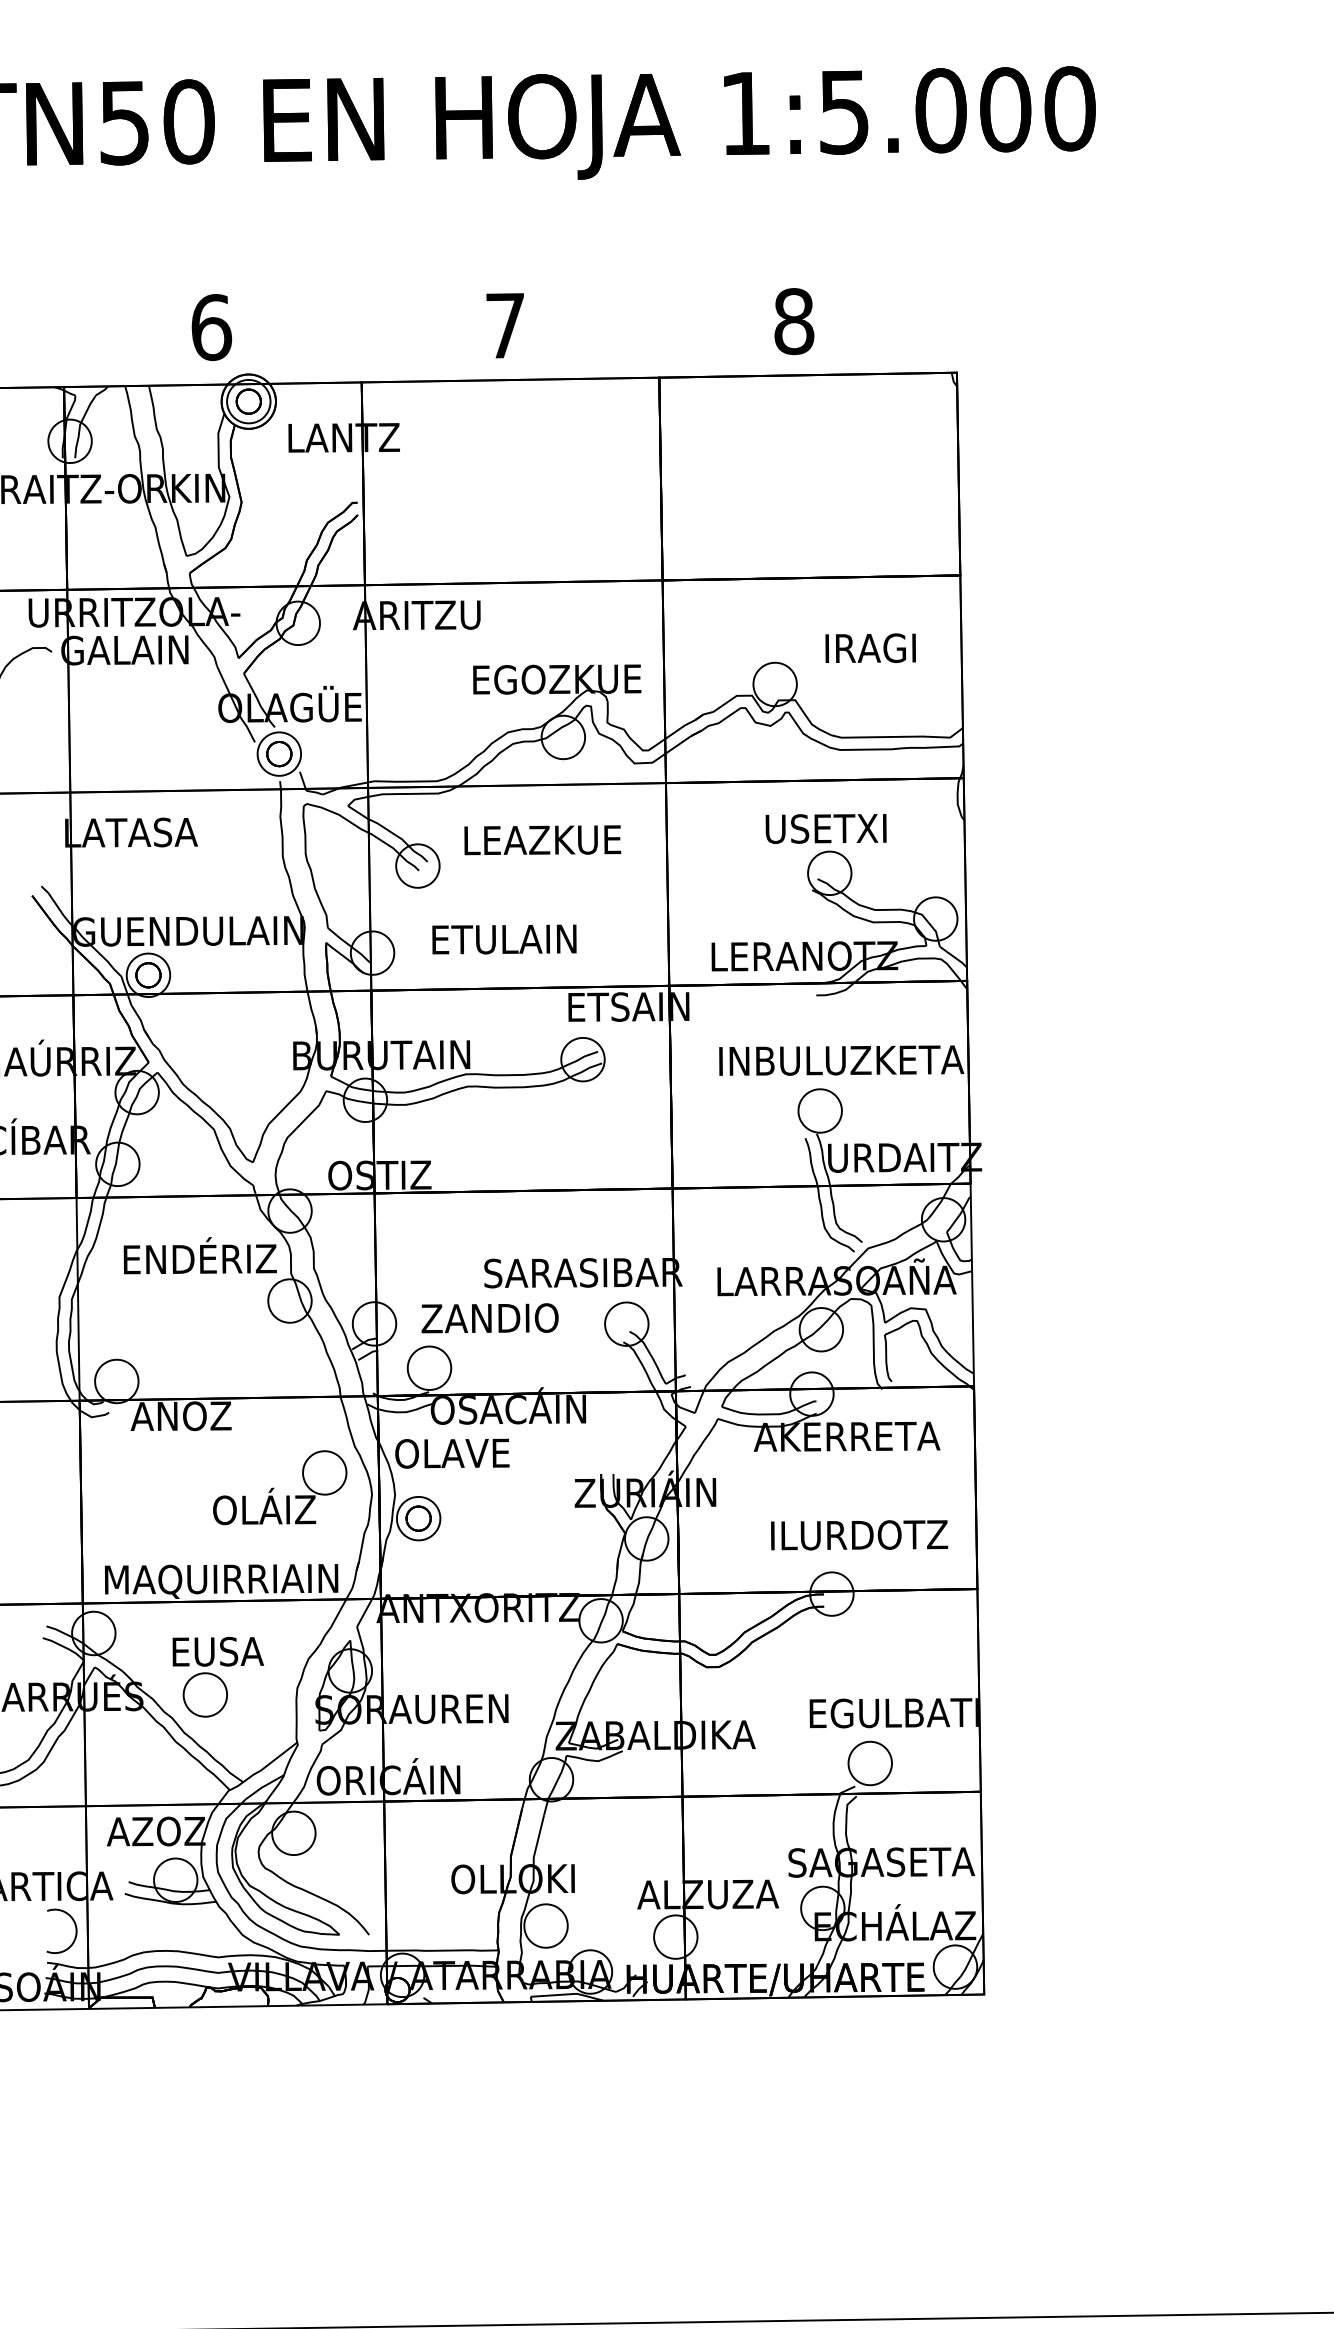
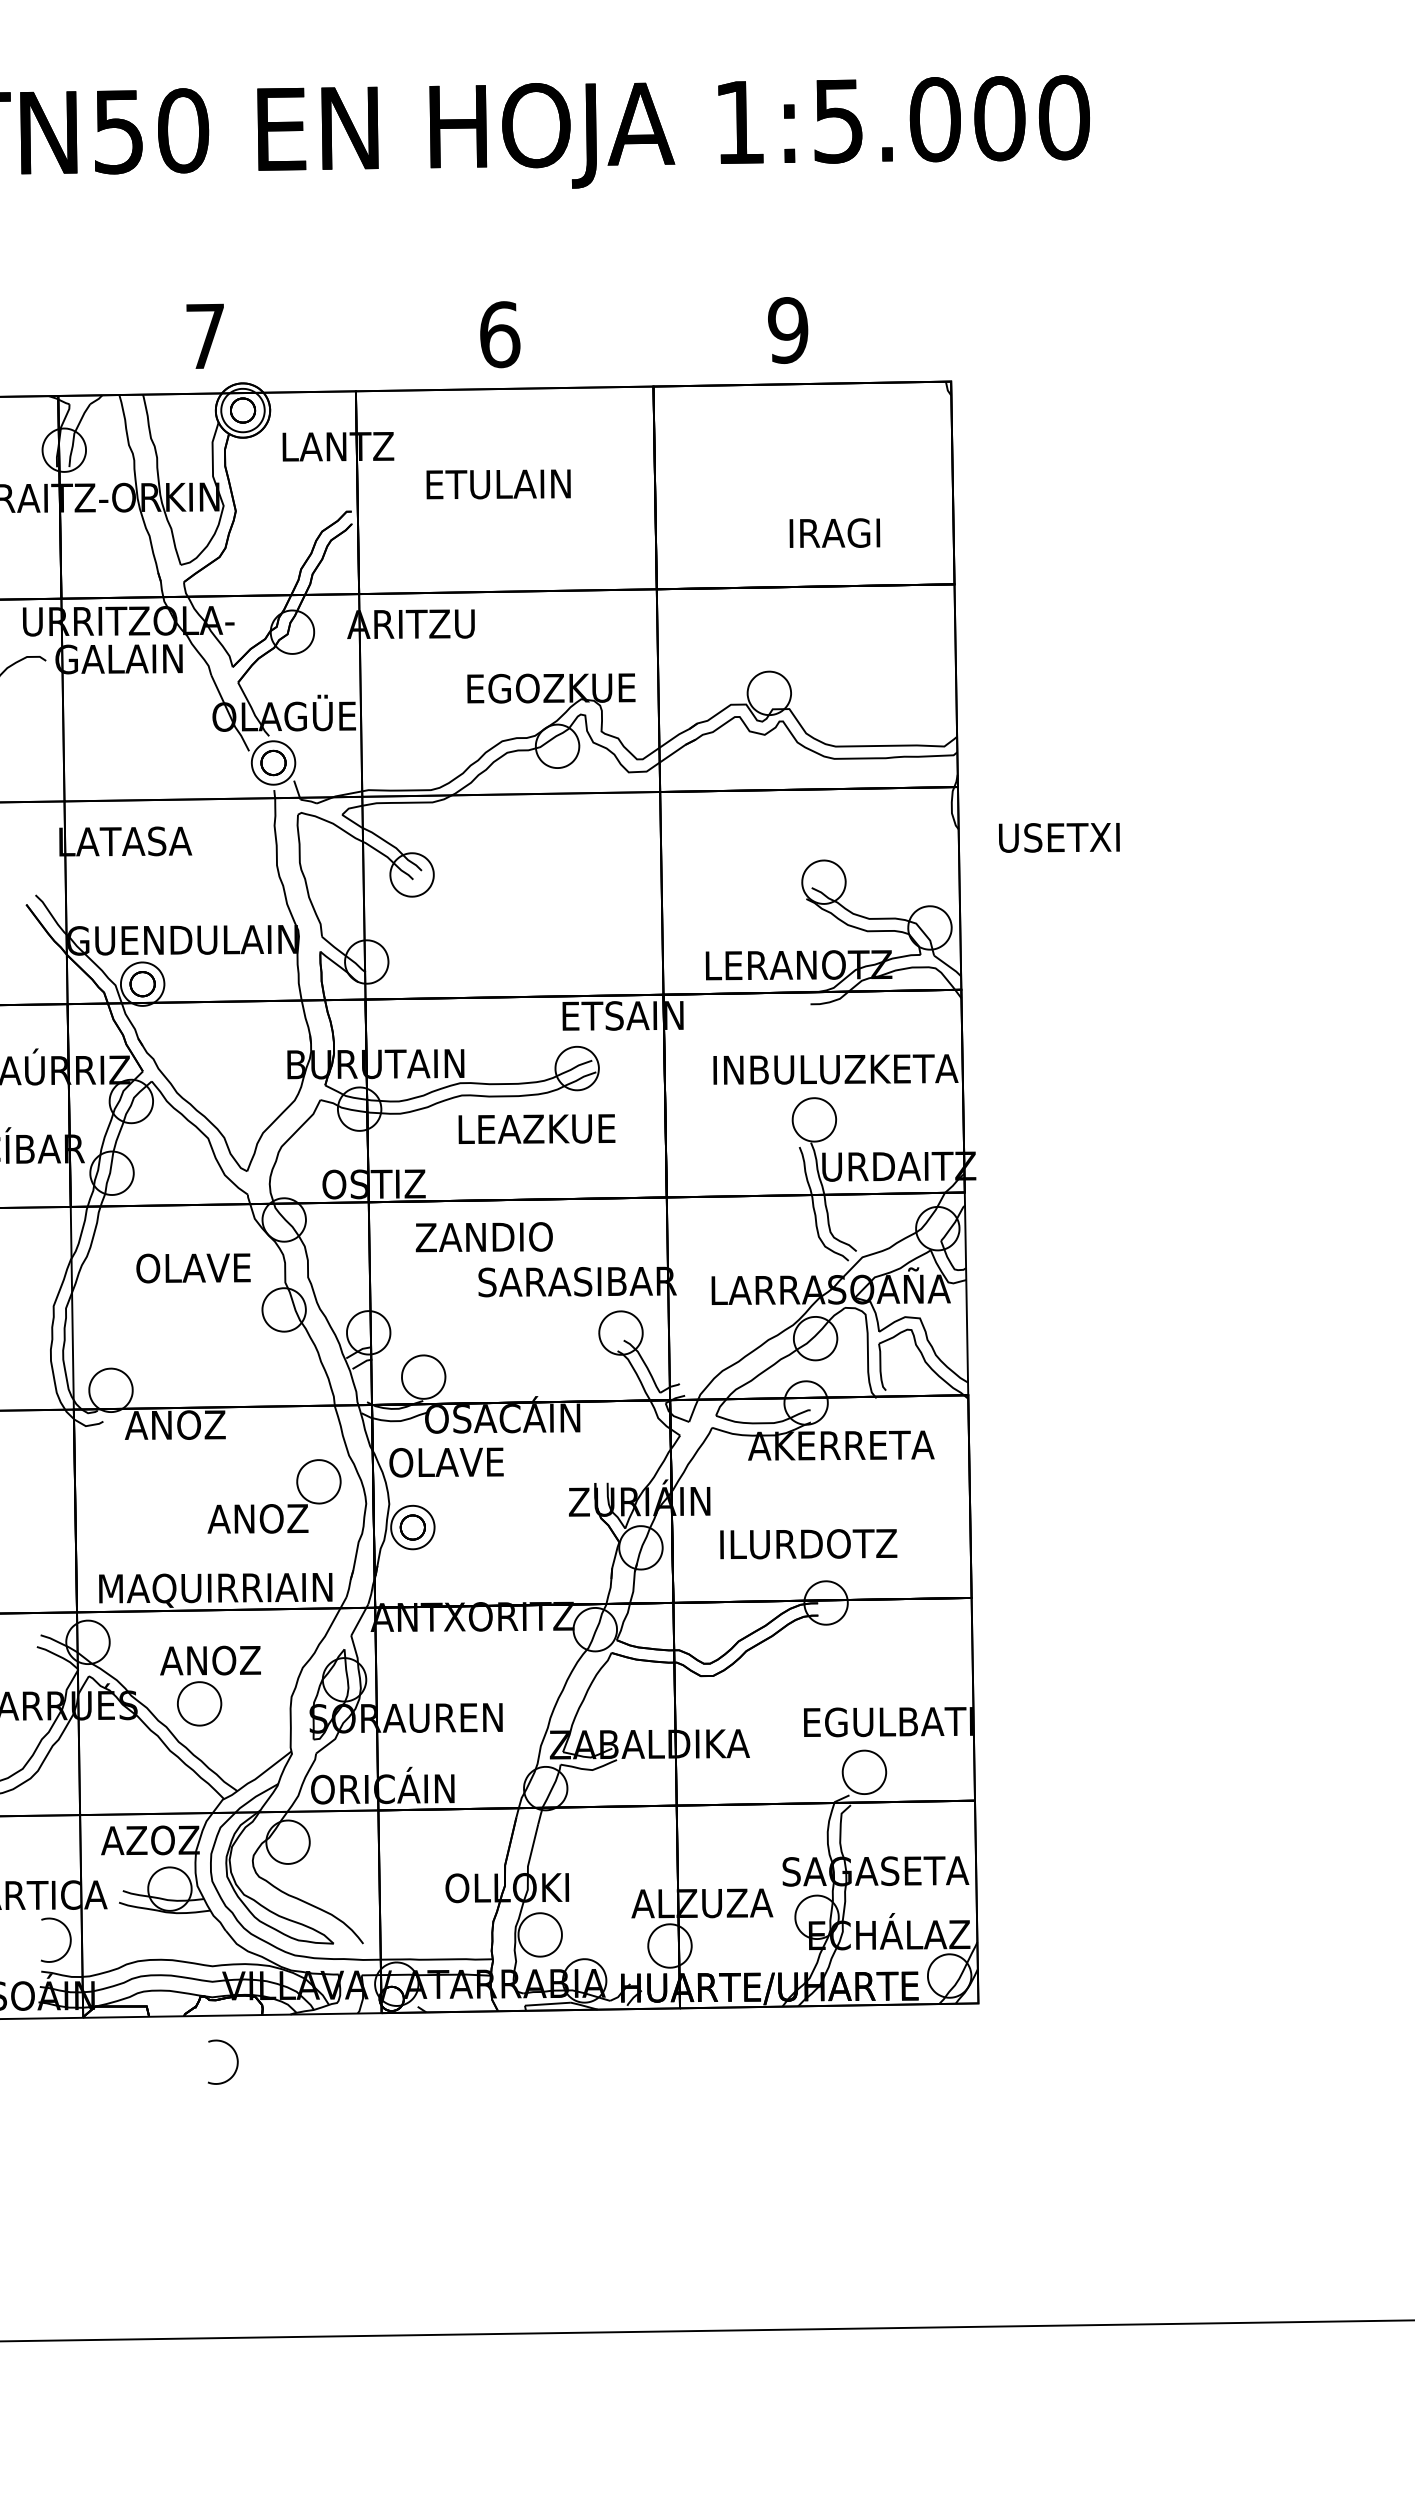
text: (794, 321) -> (788, 330), 8 -> 9
text: (506, 325) -> (500, 334), 7 -> 6
text: (212, 326) -> (206, 335), 6 -> 7
text: (870, 647) -> (834, 532), moved
text: (826, 828) -> (1059, 837), moved
text: (542, 839) -> (536, 1128), moved
text: (504, 939) -> (498, 484), moved
text: (200, 1255) -> (194, 1264), ENDÉRIZ -> OLAVE
text: (489, 1318) -> (483, 1237), moved
text: (264, 1506) -> (258, 1515), OLÁIZ -> ANOZ
text: (859, 1535) -> (808, 1544), moved
text: (216, 1651) -> (210, 1660), EUSA -> ANOZ
curve: (242, 2052) -> (236, 2061), added

